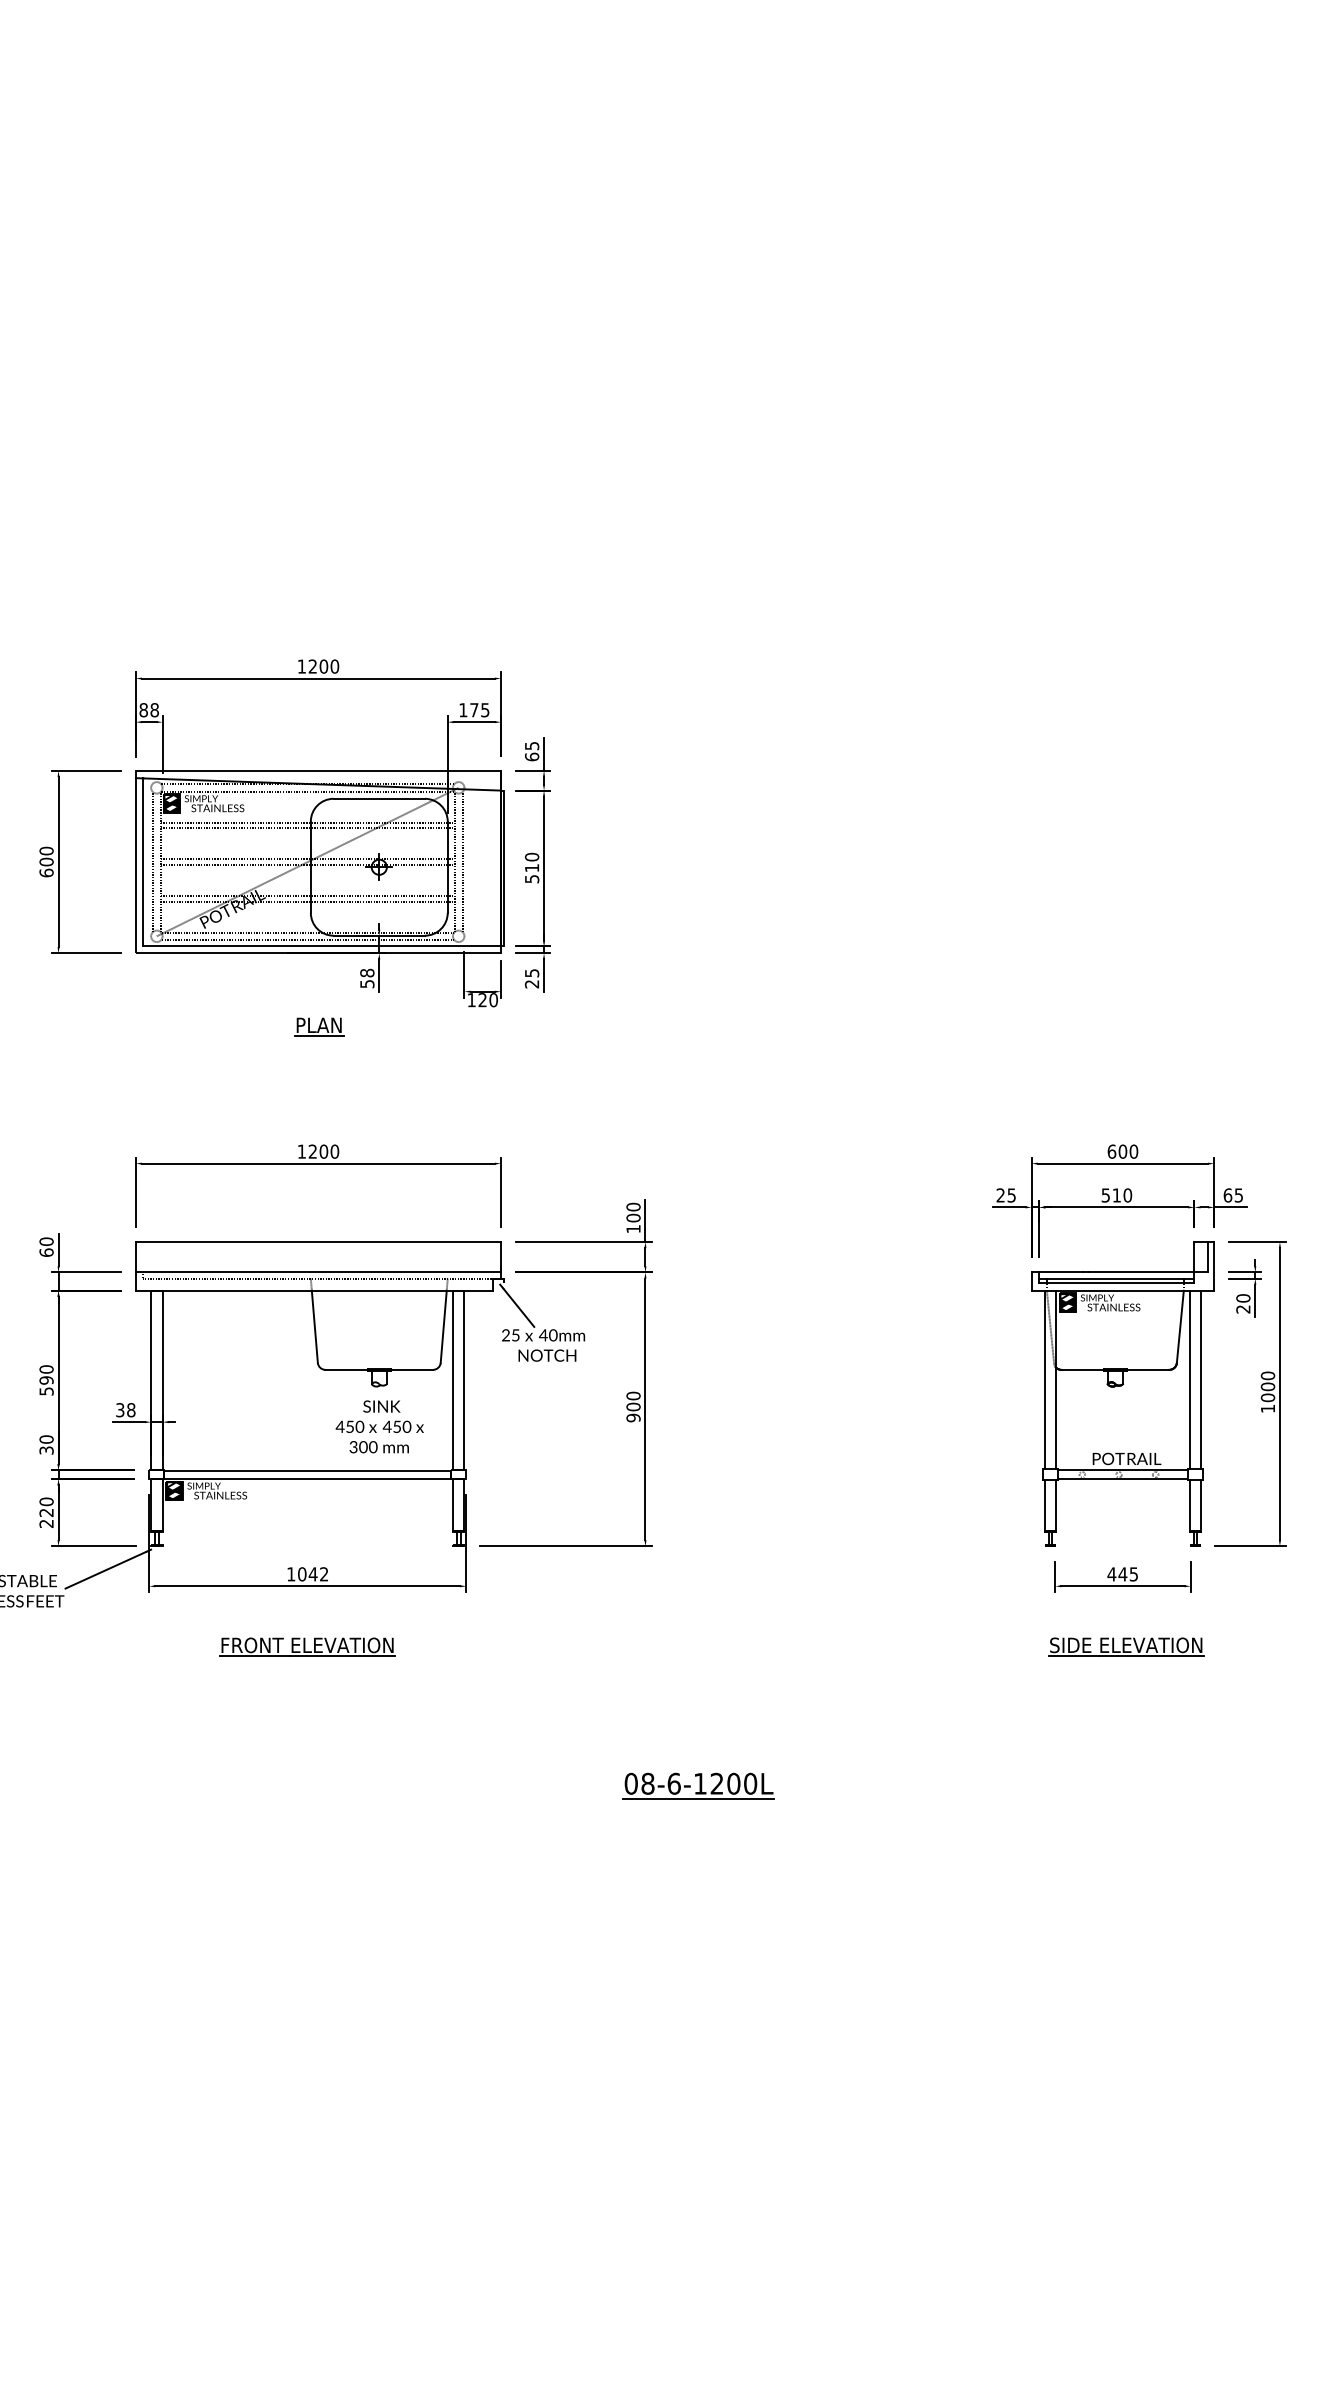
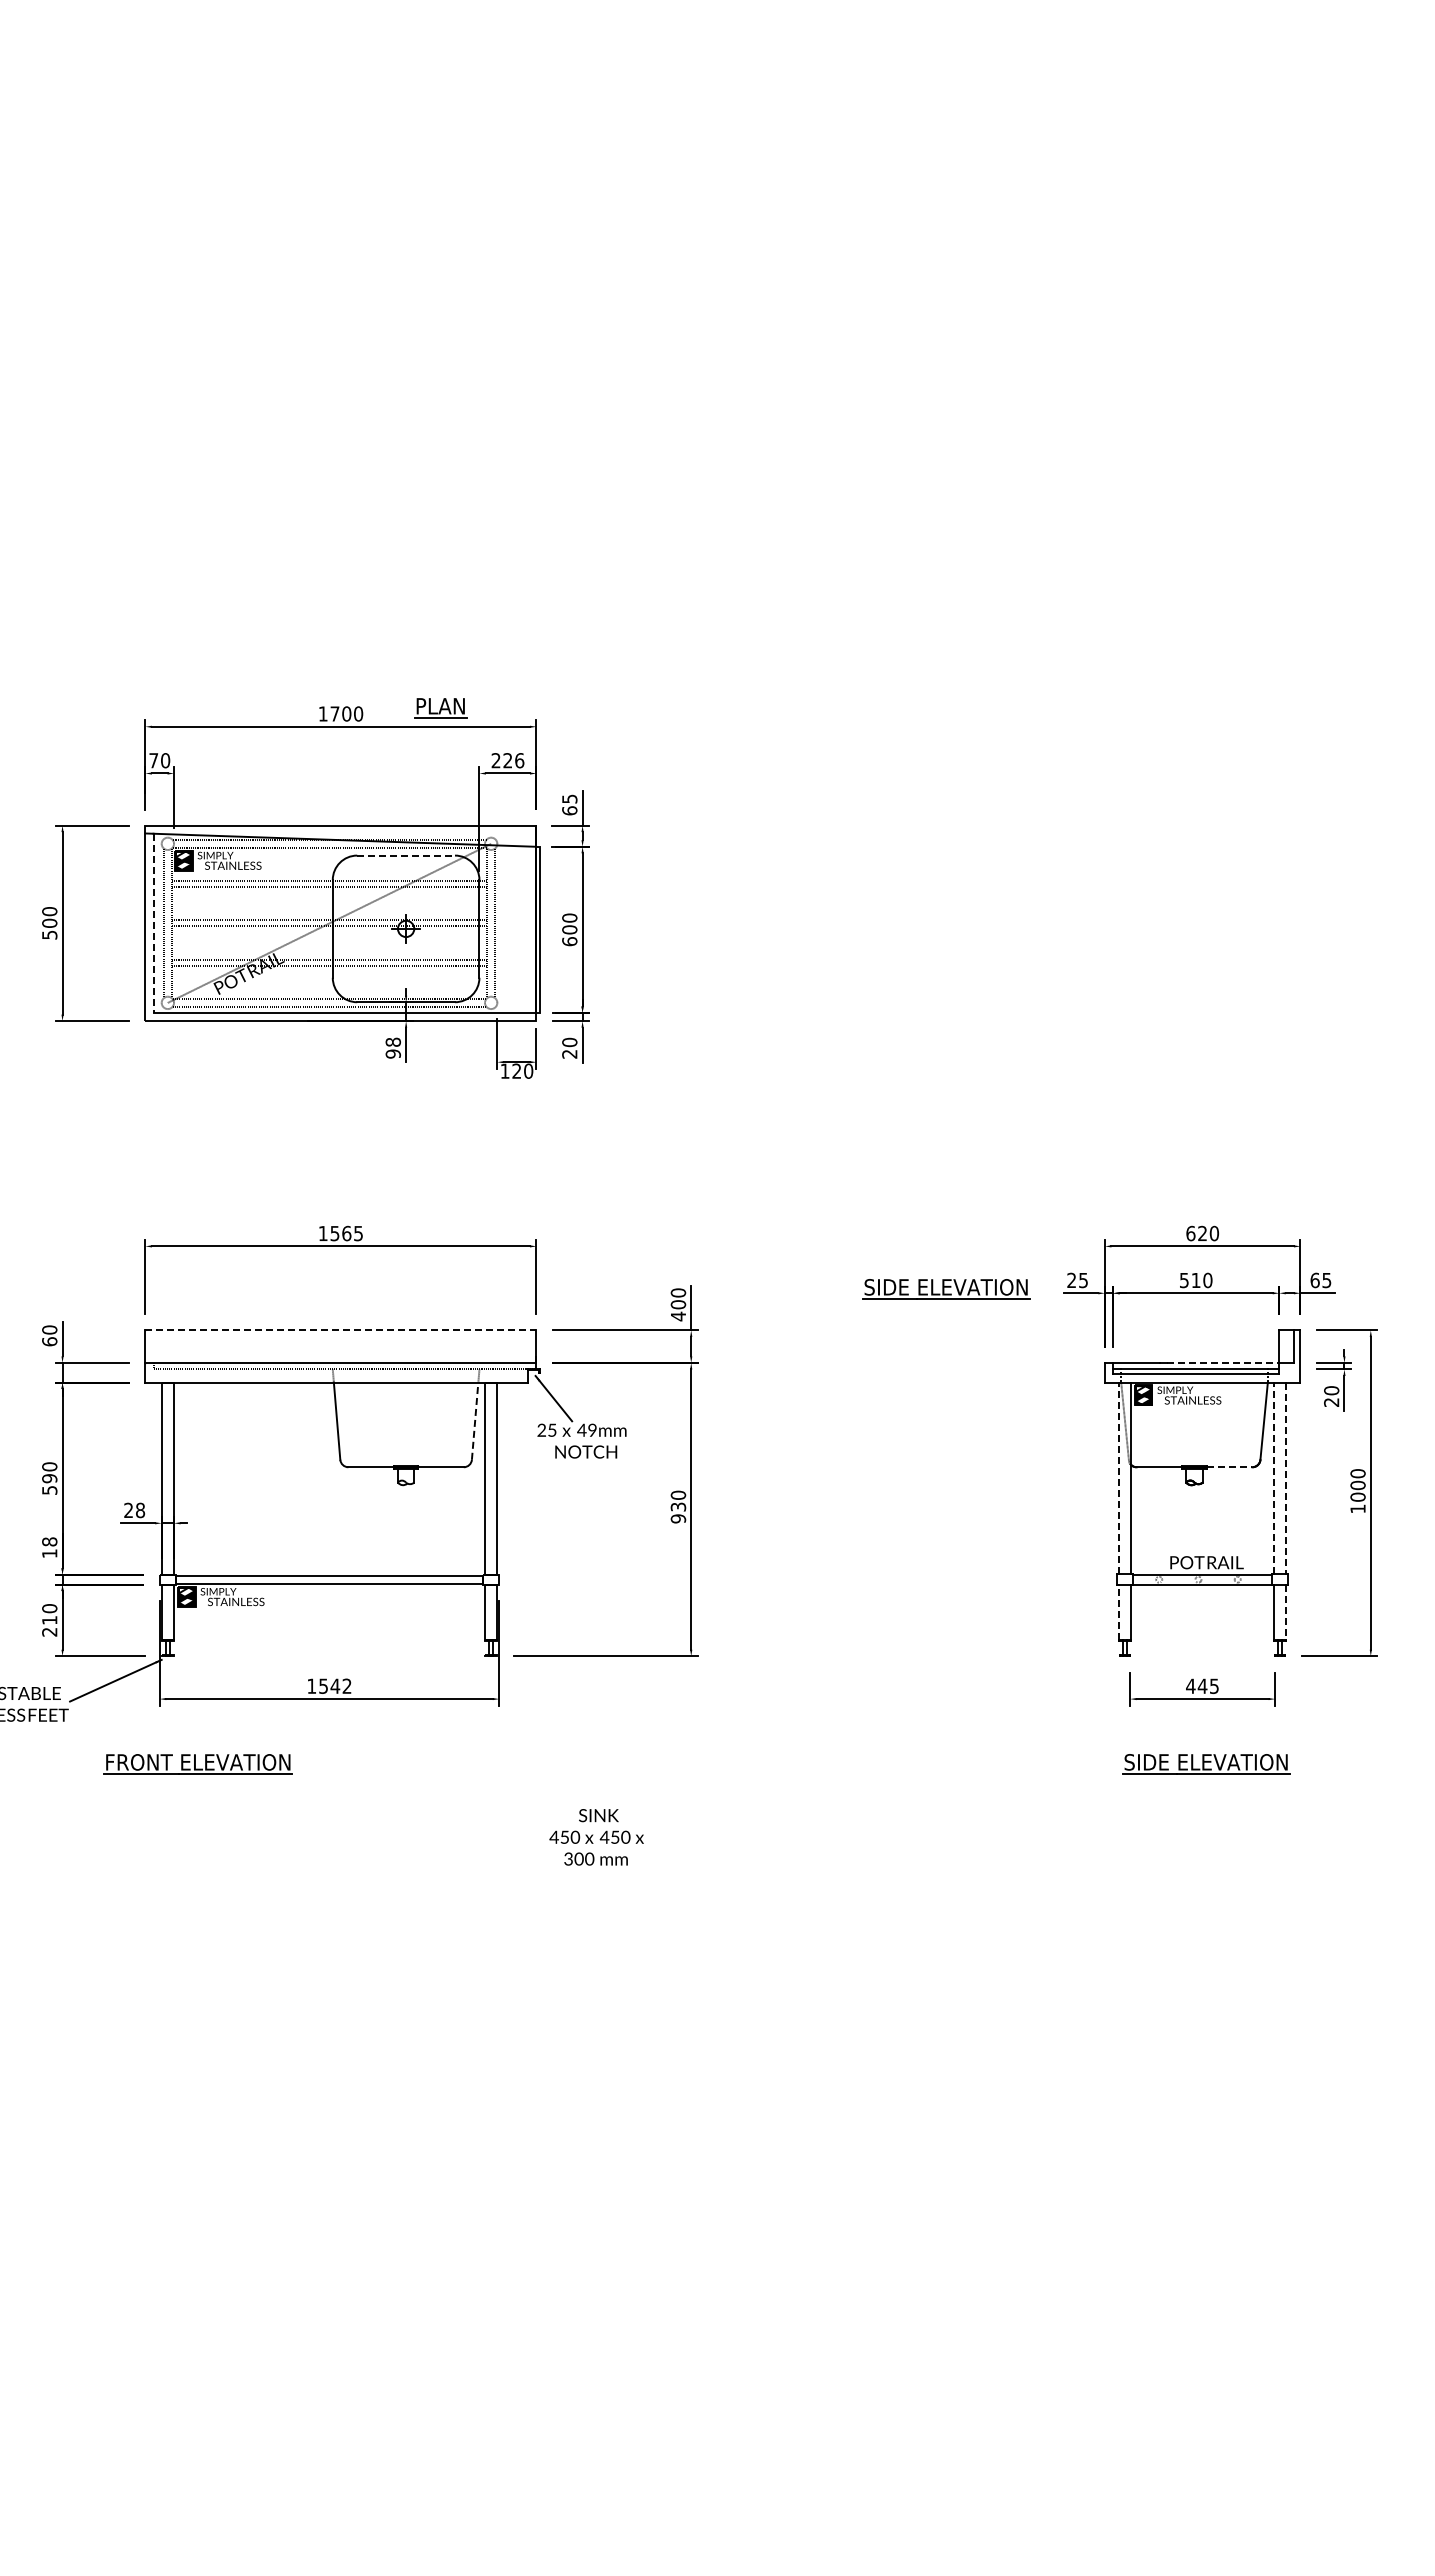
text: (312, 666) -> (334, 713), 1200 -> 1700
text: (149, 710) -> (159, 760), 88 -> 70
text: (473, 710) -> (507, 760), 175 -> 226
line: (379, 798) -> (406, 855), solid -> dashed
line: (143, 862) -> (153, 923), solid -> dashed
text: (46, 872) -> (49, 934), 600 -> 500
text: (531, 873) -> (569, 935), 510 -> 600
text: (531, 973) -> (569, 1042), 25 -> 20
text: (366, 983) -> (392, 1053), 58 -> 98
part: (318, 1027) -> (440, 708), moved
text: (323, 1151) -> (346, 1233), 1200 -> 1565
text: (1122, 1151) -> (1202, 1233), 600 -> 620
part: (883, 1203) -> (946, 1289), added
text: (633, 1229) -> (678, 1316), 100 -> 400
line: (318, 1242) -> (340, 1330), solid -> dashed
line: (1142, 1272) -> (1223, 1362), solid -> dashed
line: (444, 1327) -> (475, 1421), solid -> dashed
text: (553, 1336) -> (592, 1431), 40mm -> 49mm
line: (1148, 1370) -> (1229, 1467), solid -> dashed
line: (1044, 1380) -> (1118, 1478), solid -> dashed
line: (1190, 1380) -> (1274, 1478), solid -> dashed
line: (1201, 1380) -> (1286, 1478), solid -> dashed
text: (633, 1406) -> (678, 1506), 900 -> 930
text: (120, 1410) -> (128, 1510), 38 -> 28
text: (379, 1427) -> (596, 1837), moved
text: (46, 1444) -> (49, 1547), 30 -> 18
line: (1044, 1505) -> (1118, 1612), solid -> dashed
line: (1201, 1506) -> (1286, 1613), solid -> dashed
text: (46, 1512) -> (49, 1620), 220 -> 210
text: (302, 1573) -> (323, 1685), 1042 -> 1542
part: (306, 1647) -> (197, 1764), moved
part: (698, 1786) -> (747, 1913), removed

